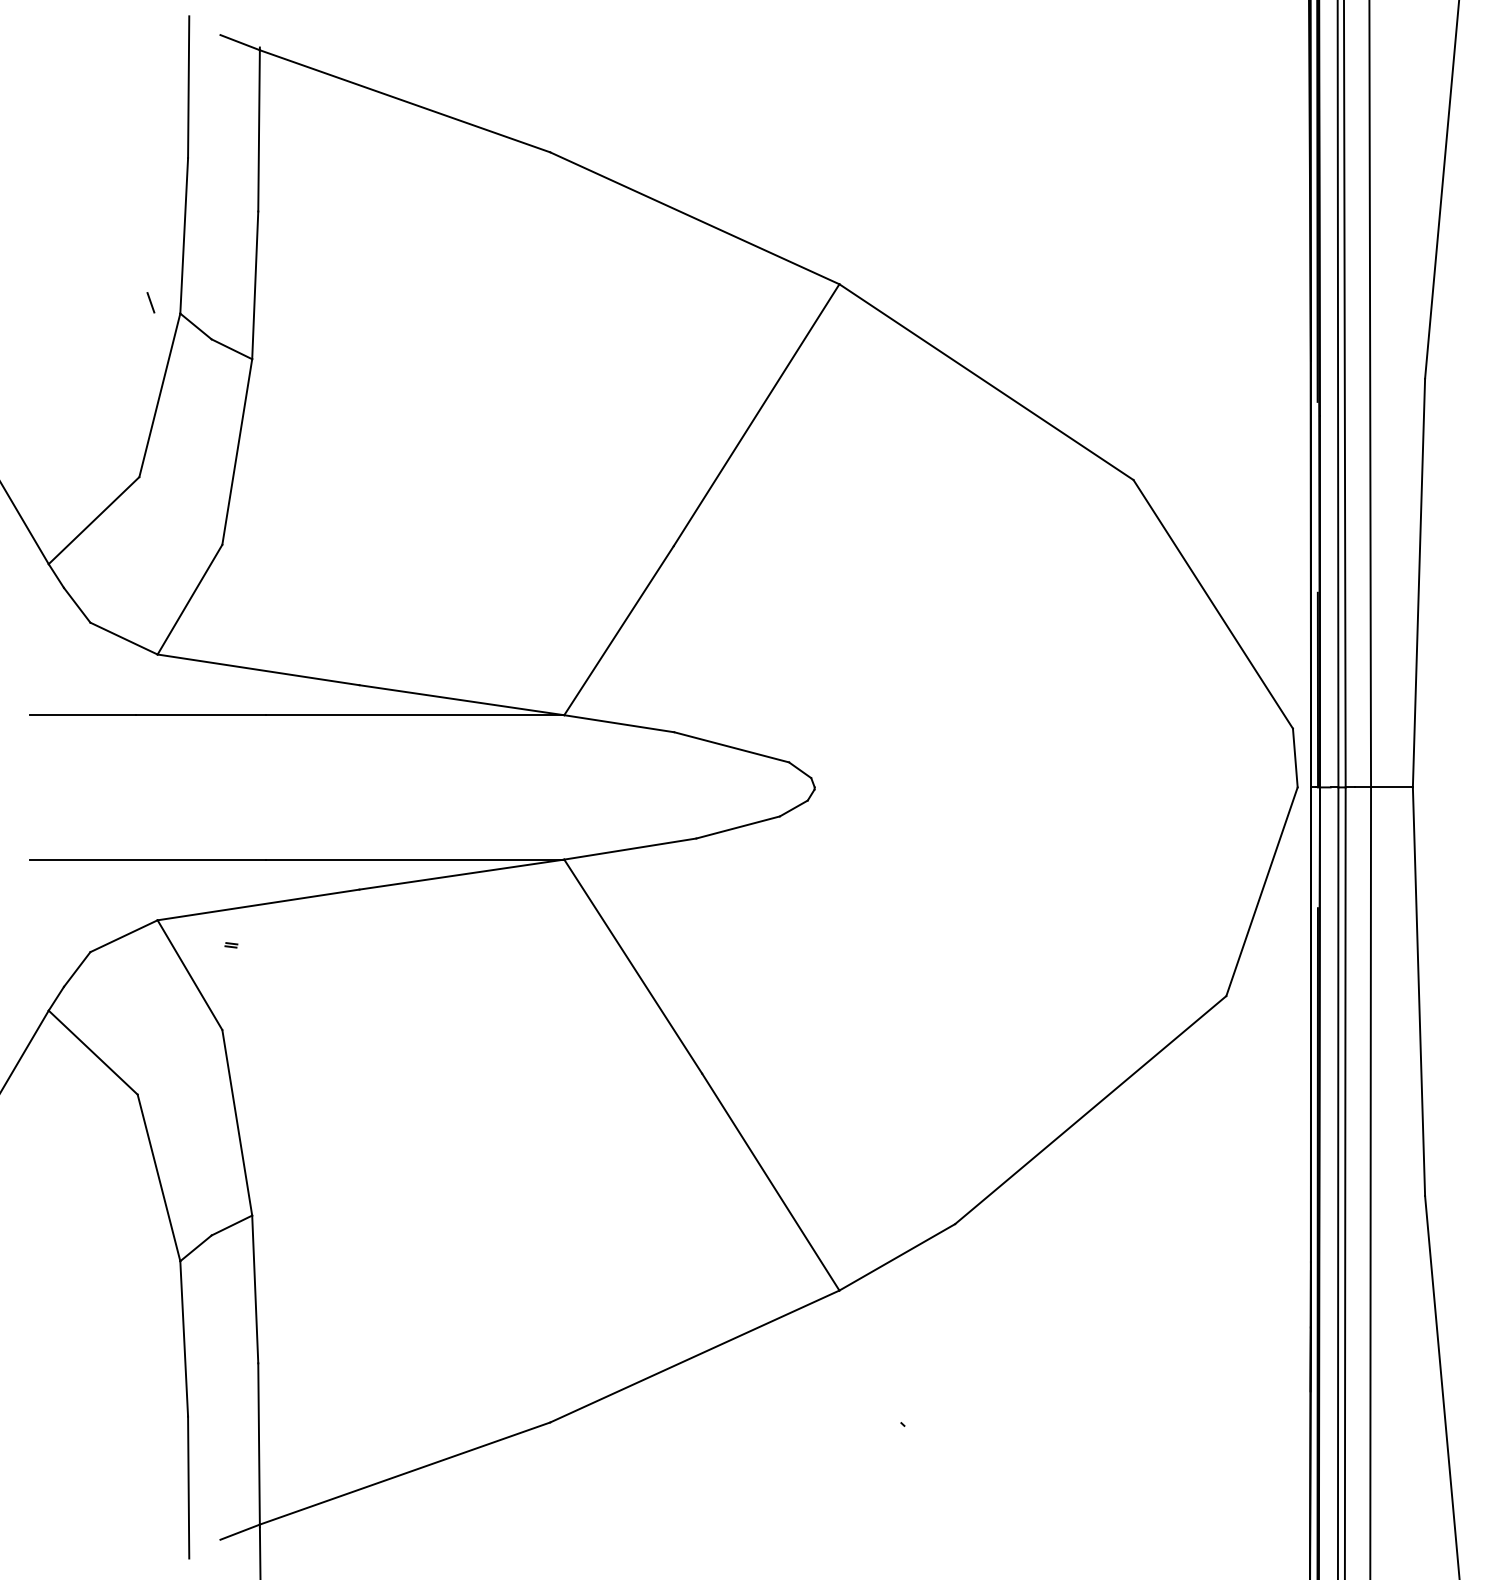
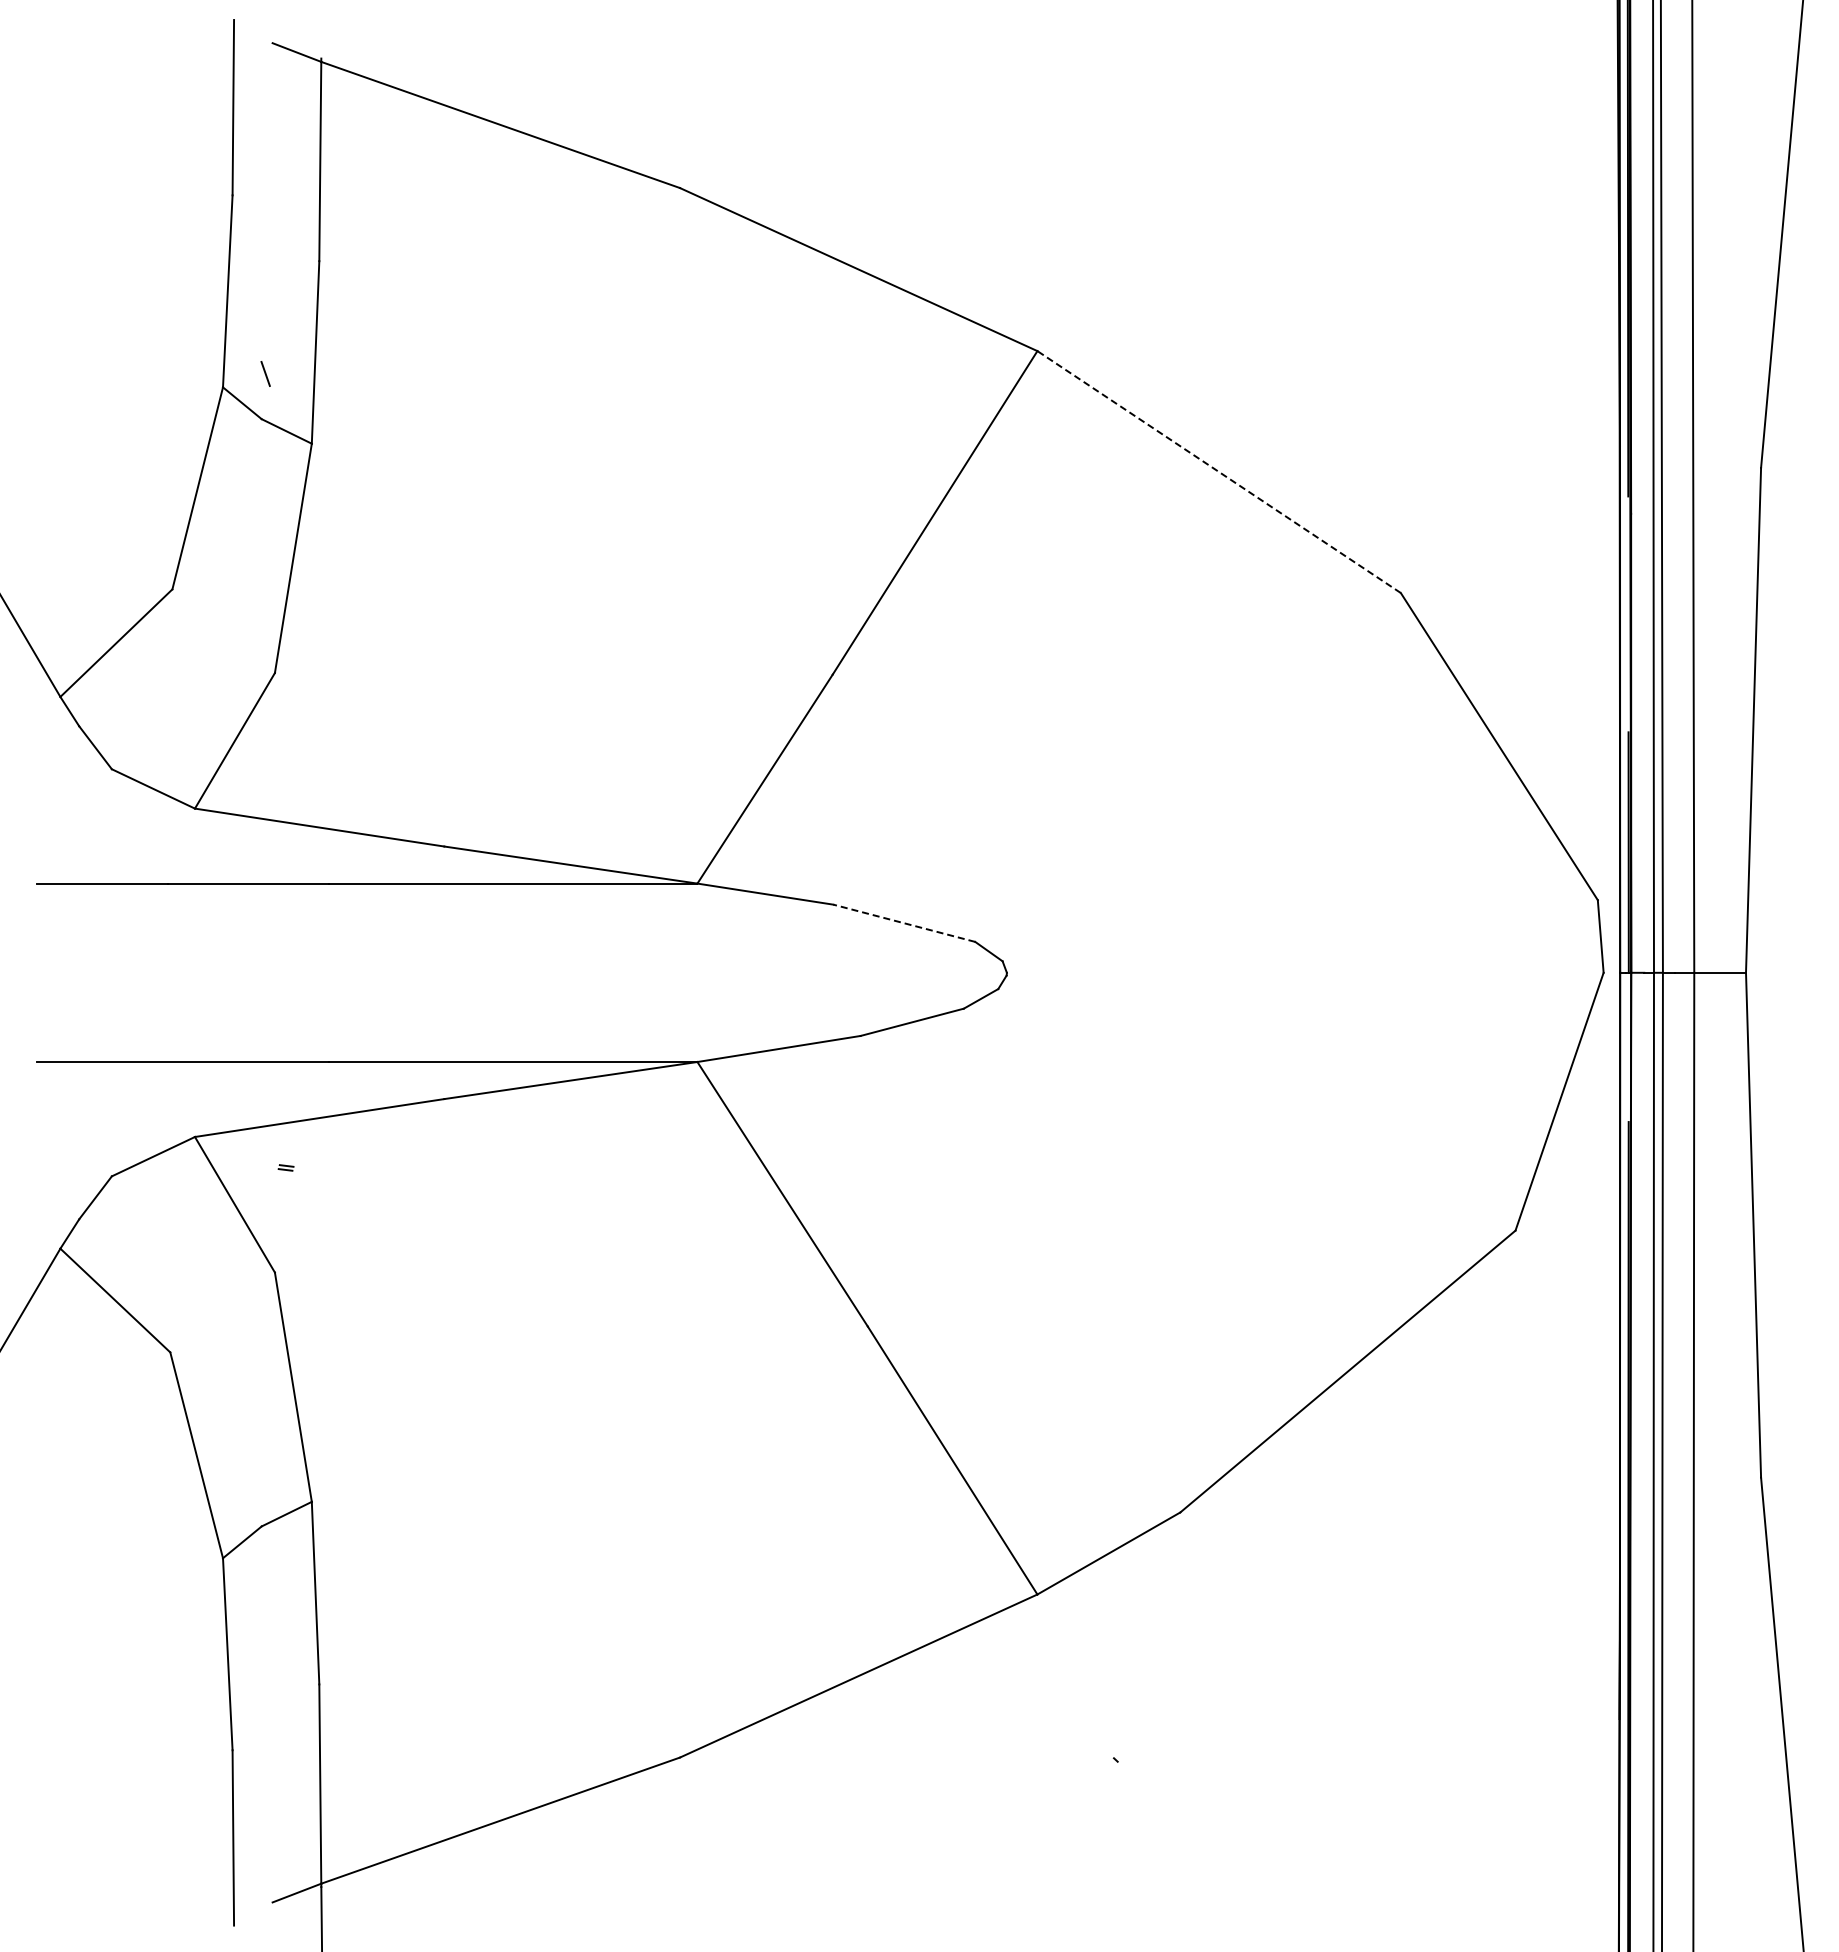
line: (150, 302) -> (265, 373), moved
line: (985, 381) -> (1218, 471), solid -> dashed
line: (731, 747) -> (903, 923), solid -> dashed

